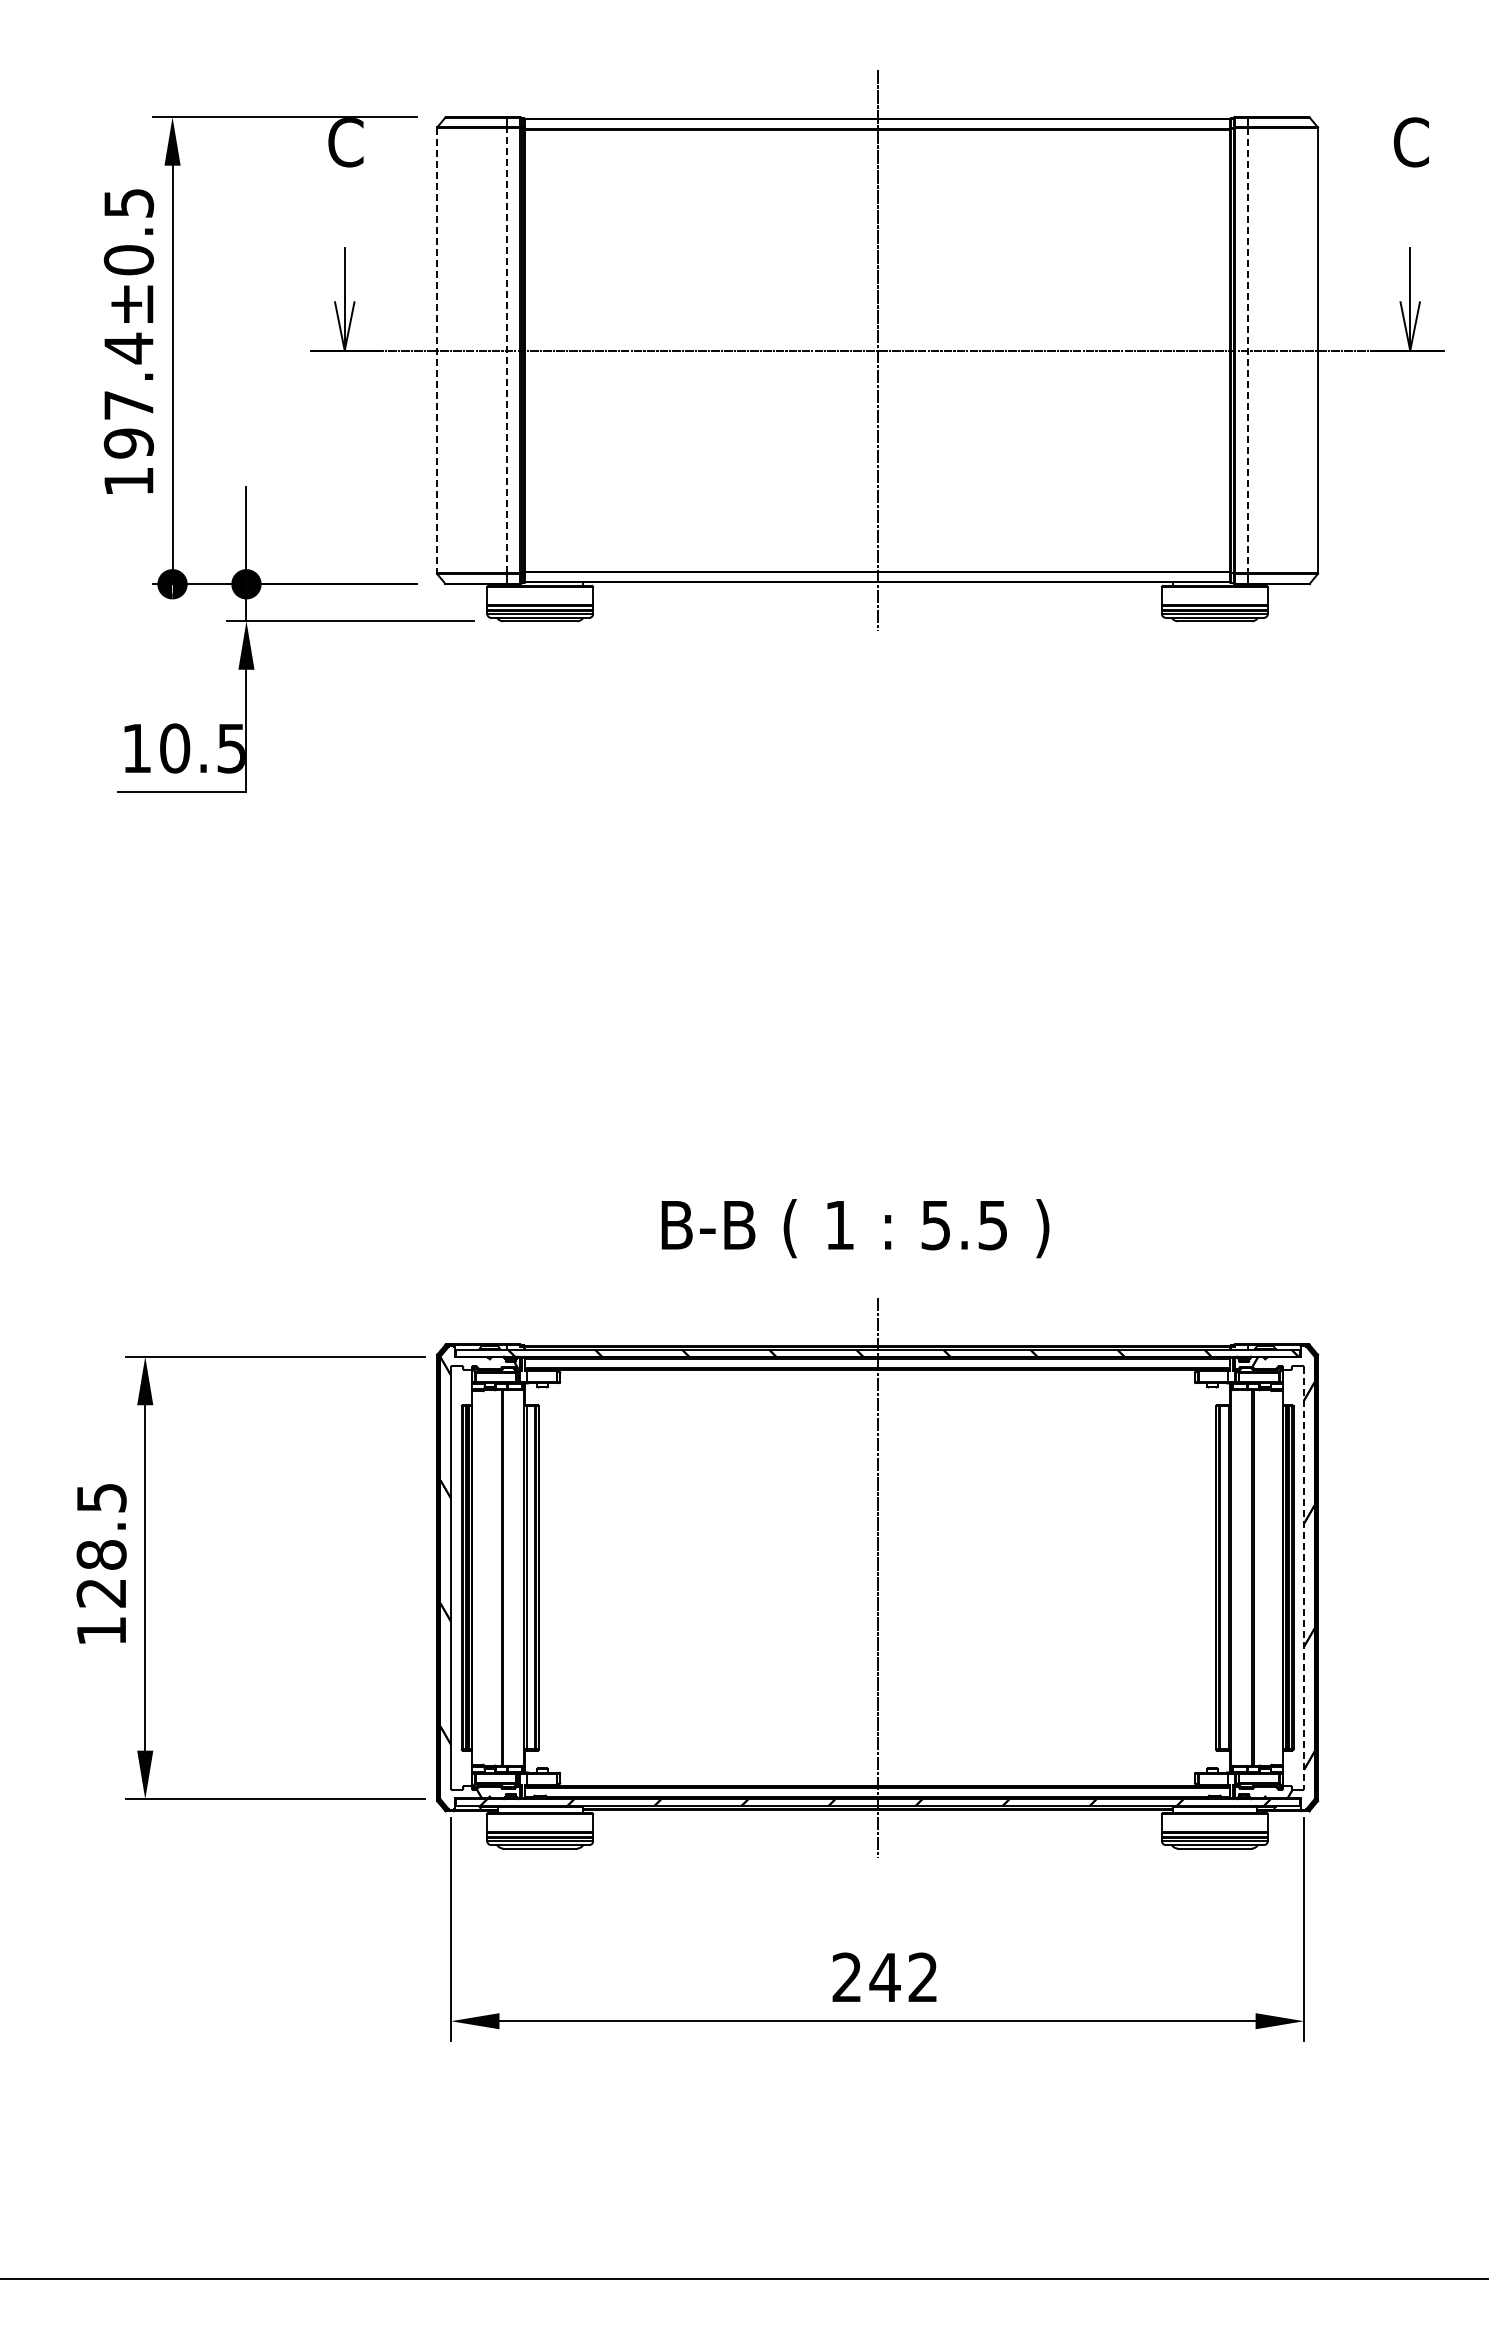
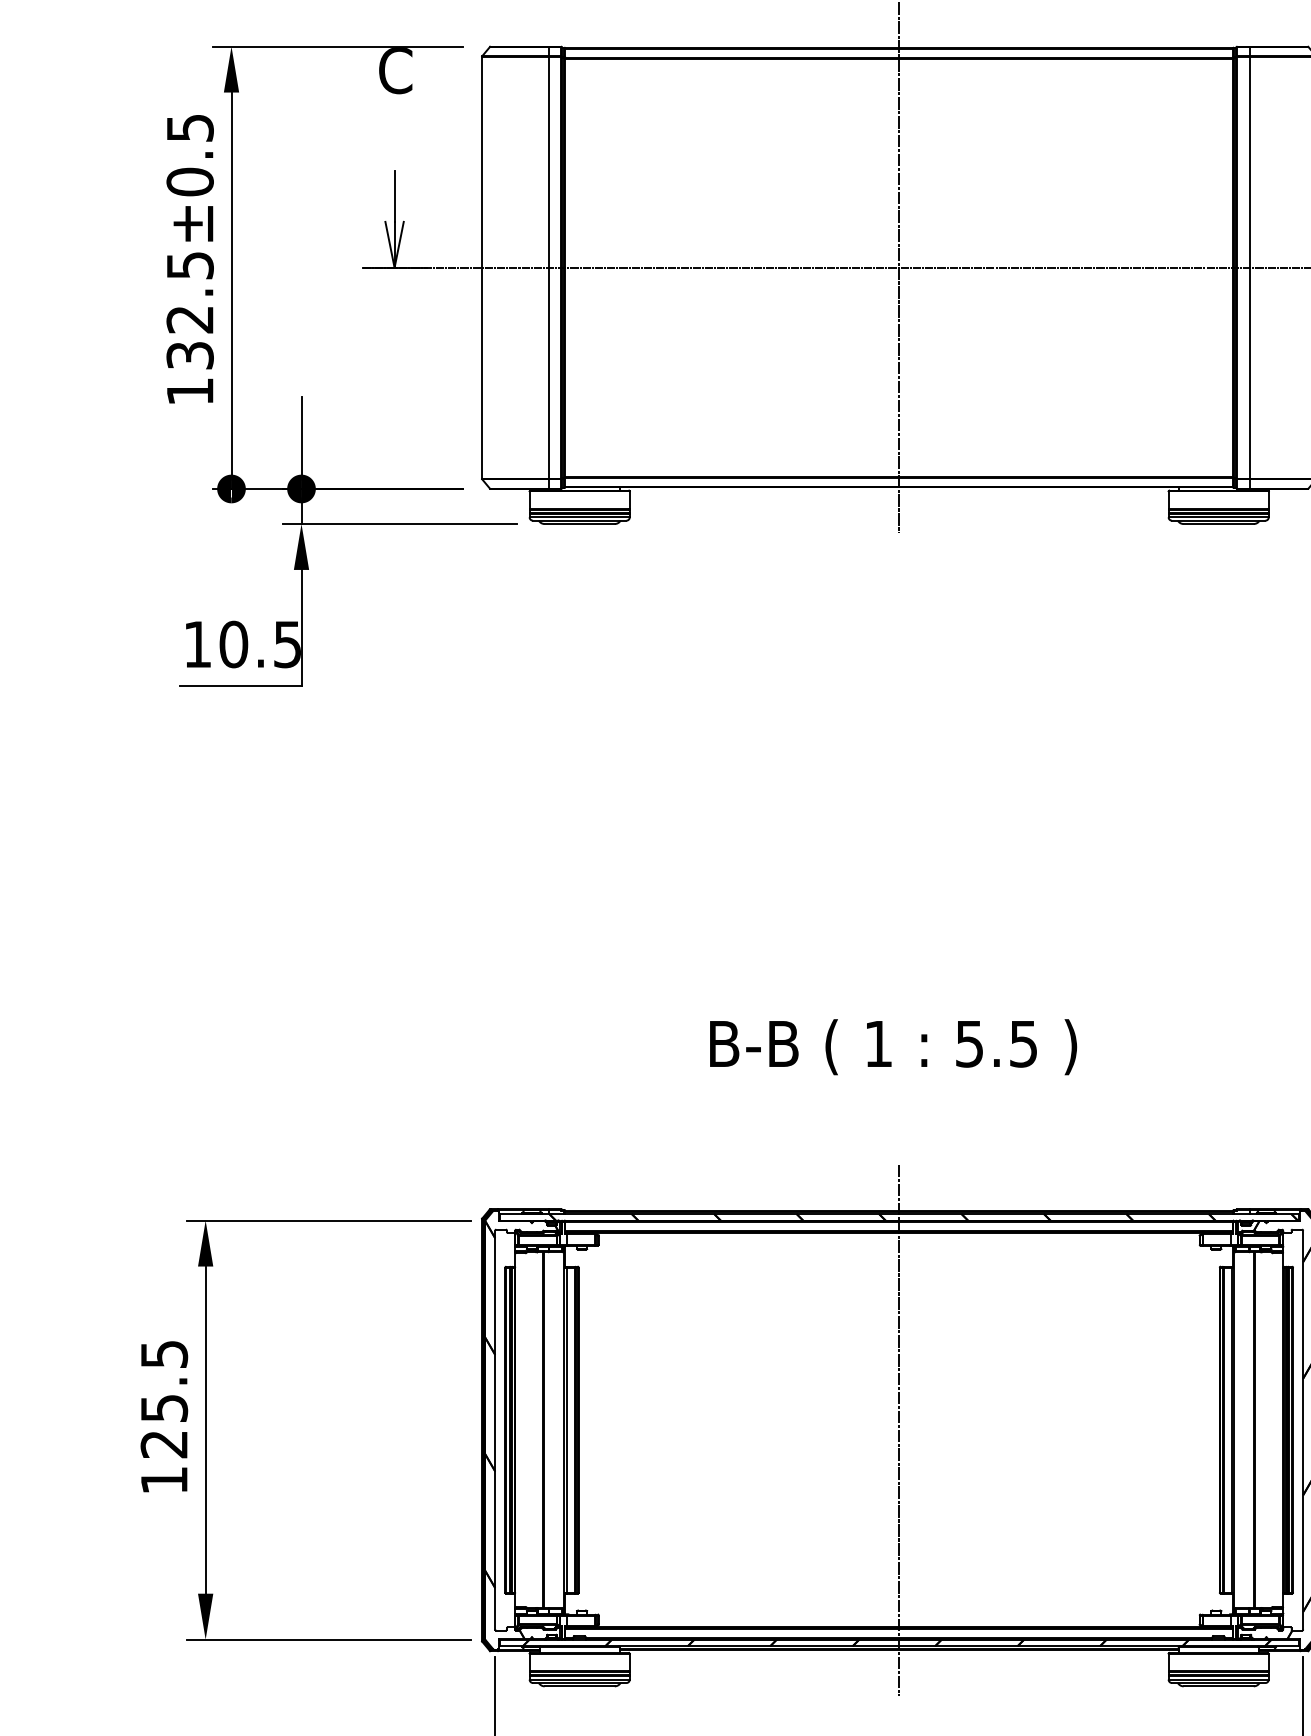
line: (436, 350) -> (481, 267), dashed -> solid
line: (507, 350) -> (548, 267), dashed -> solid
line: (1247, 350) -> (1249, 267), dashed -> solid
text: (128, 395) -> (189, 310), 197.4±0.5 -> 132.5±0.5
text: (855, 1228) -> (893, 1047), moved
text: (101, 1554) -> (164, 1407), 128.5 -> 125.5
line: (1304, 1577) -> (1303, 1429), dashed -> solid

